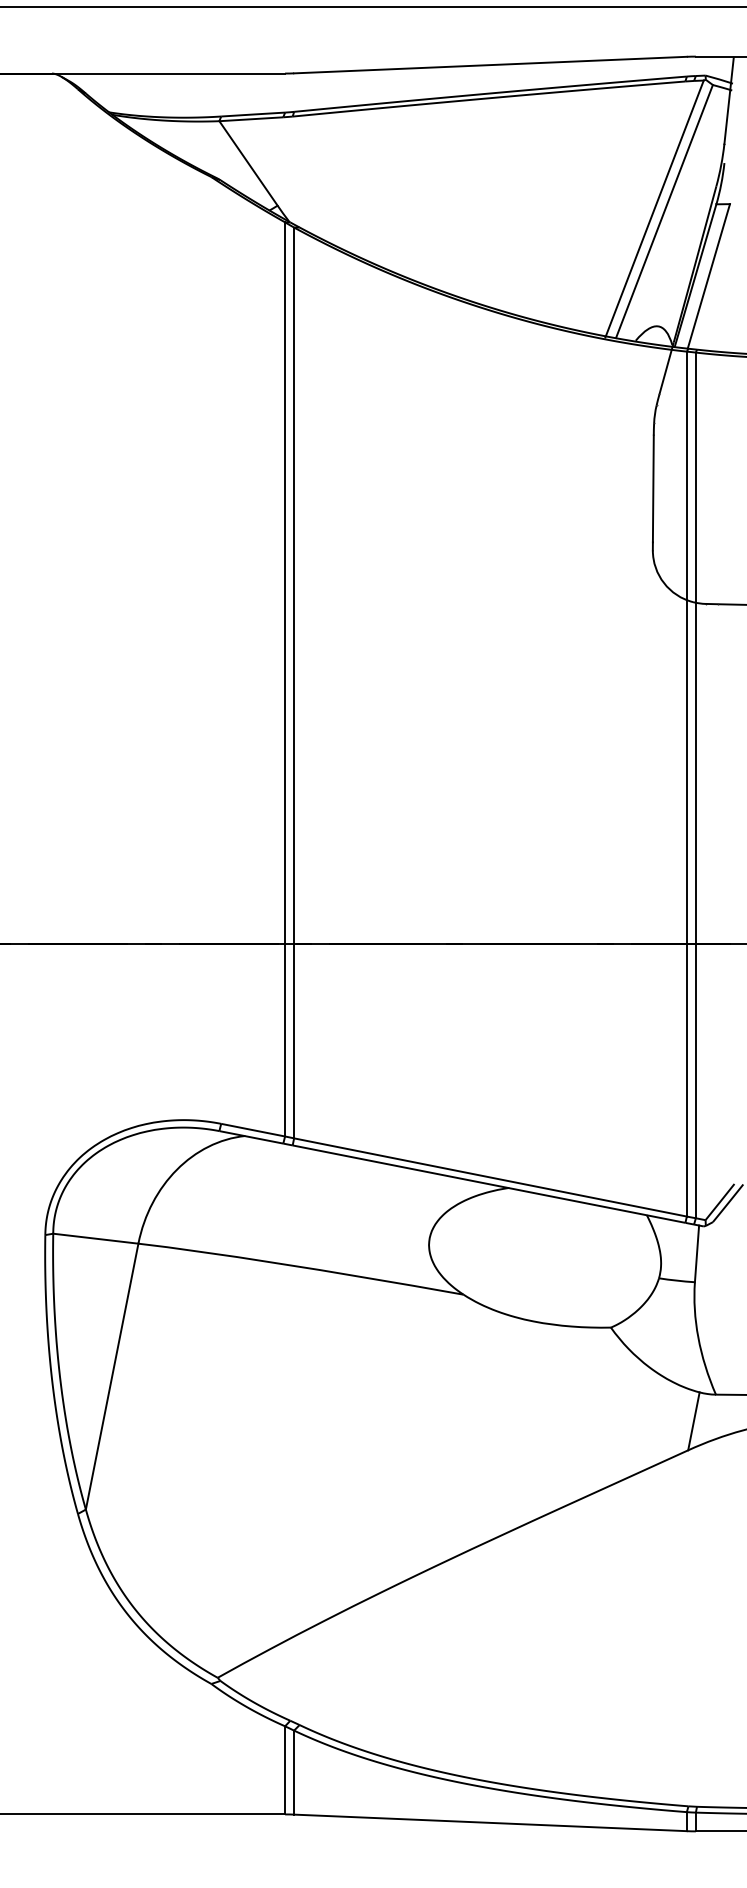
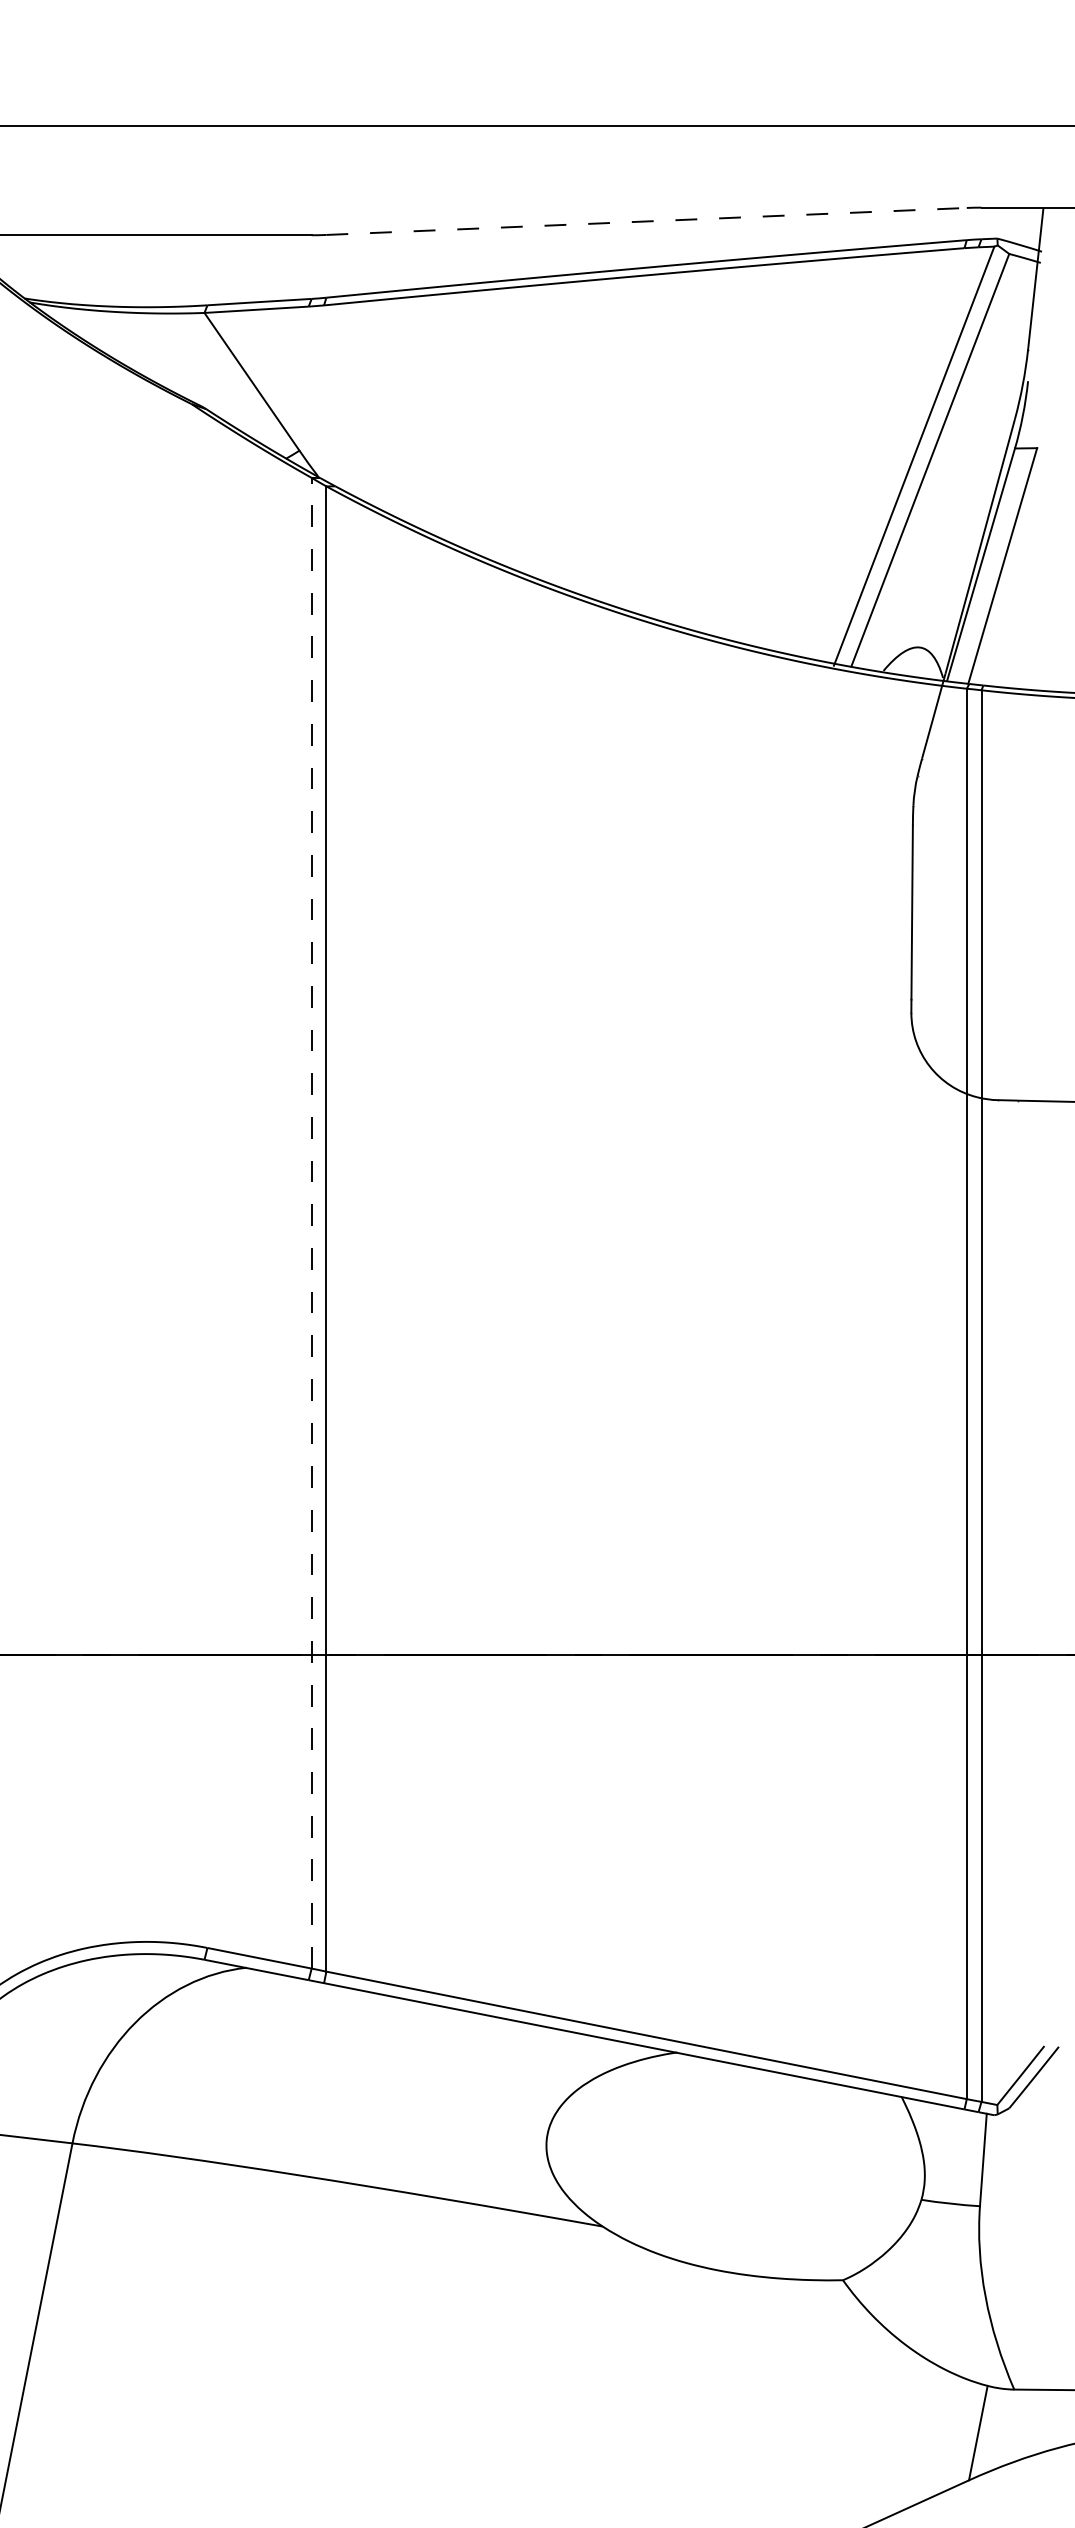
line: (490, 65) -> (646, 222), solid -> dashed
line: (285, 678) -> (312, 1221), solid -> dashed

